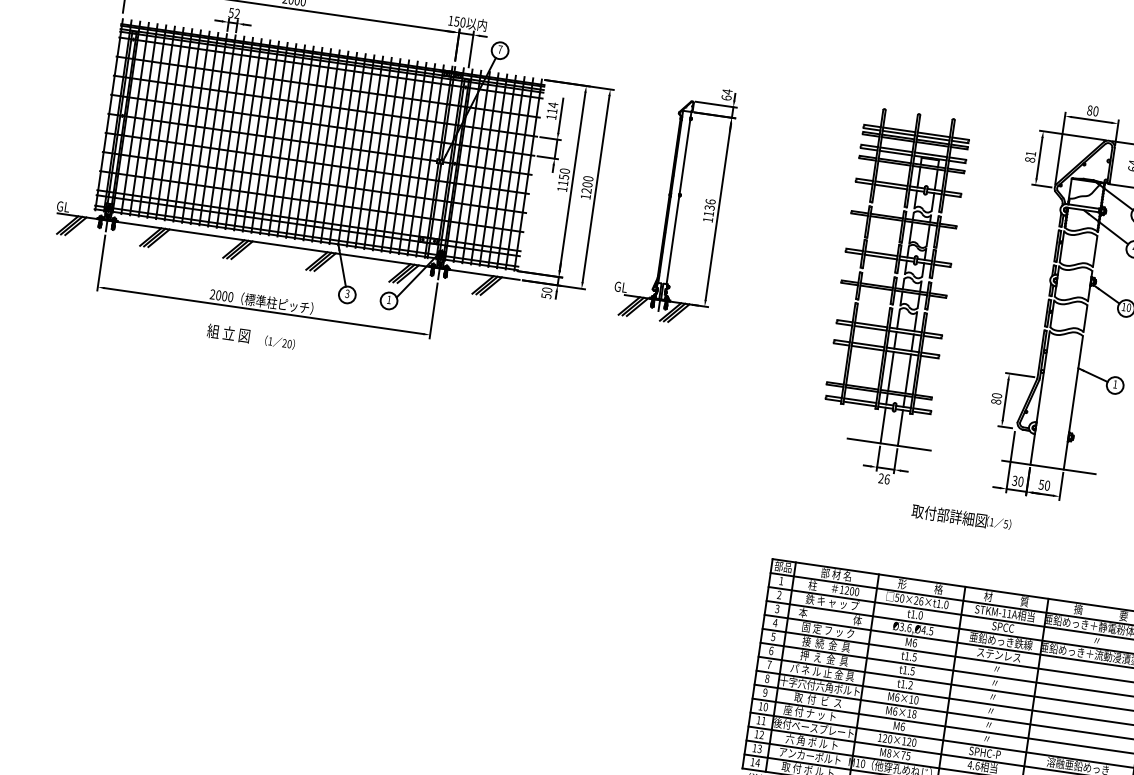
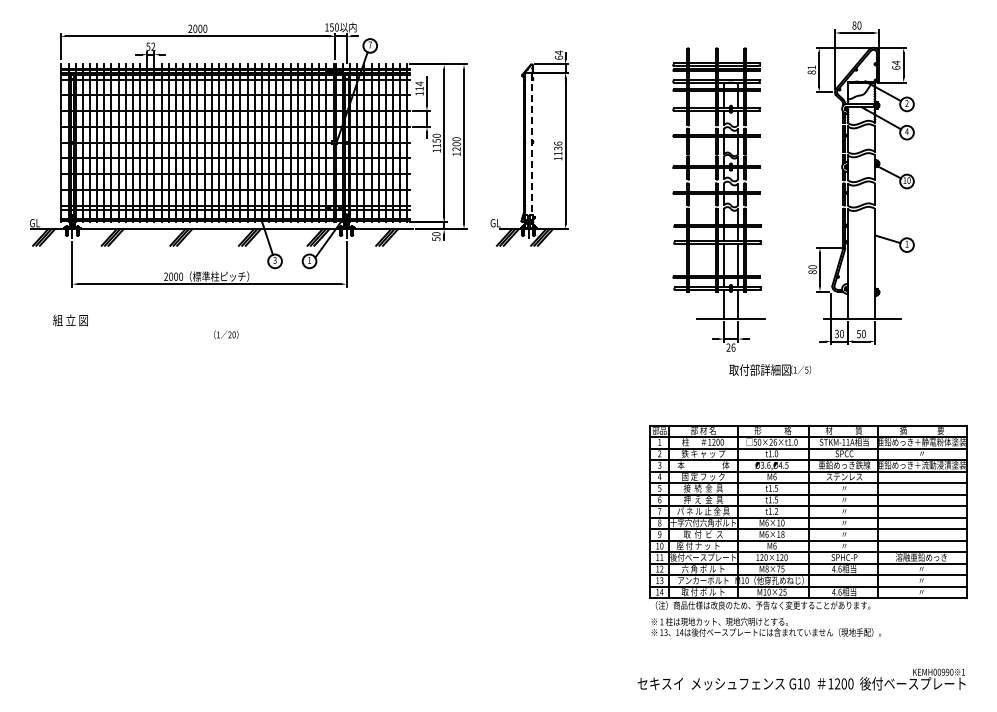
line: (679, 198) -> (532, 144), solid -> dashed
text: (228, 333) -> (70, 320), moved
text: (280, 342) -> (226, 334), moved
text: (962, 517) -> (770, 369), moved

